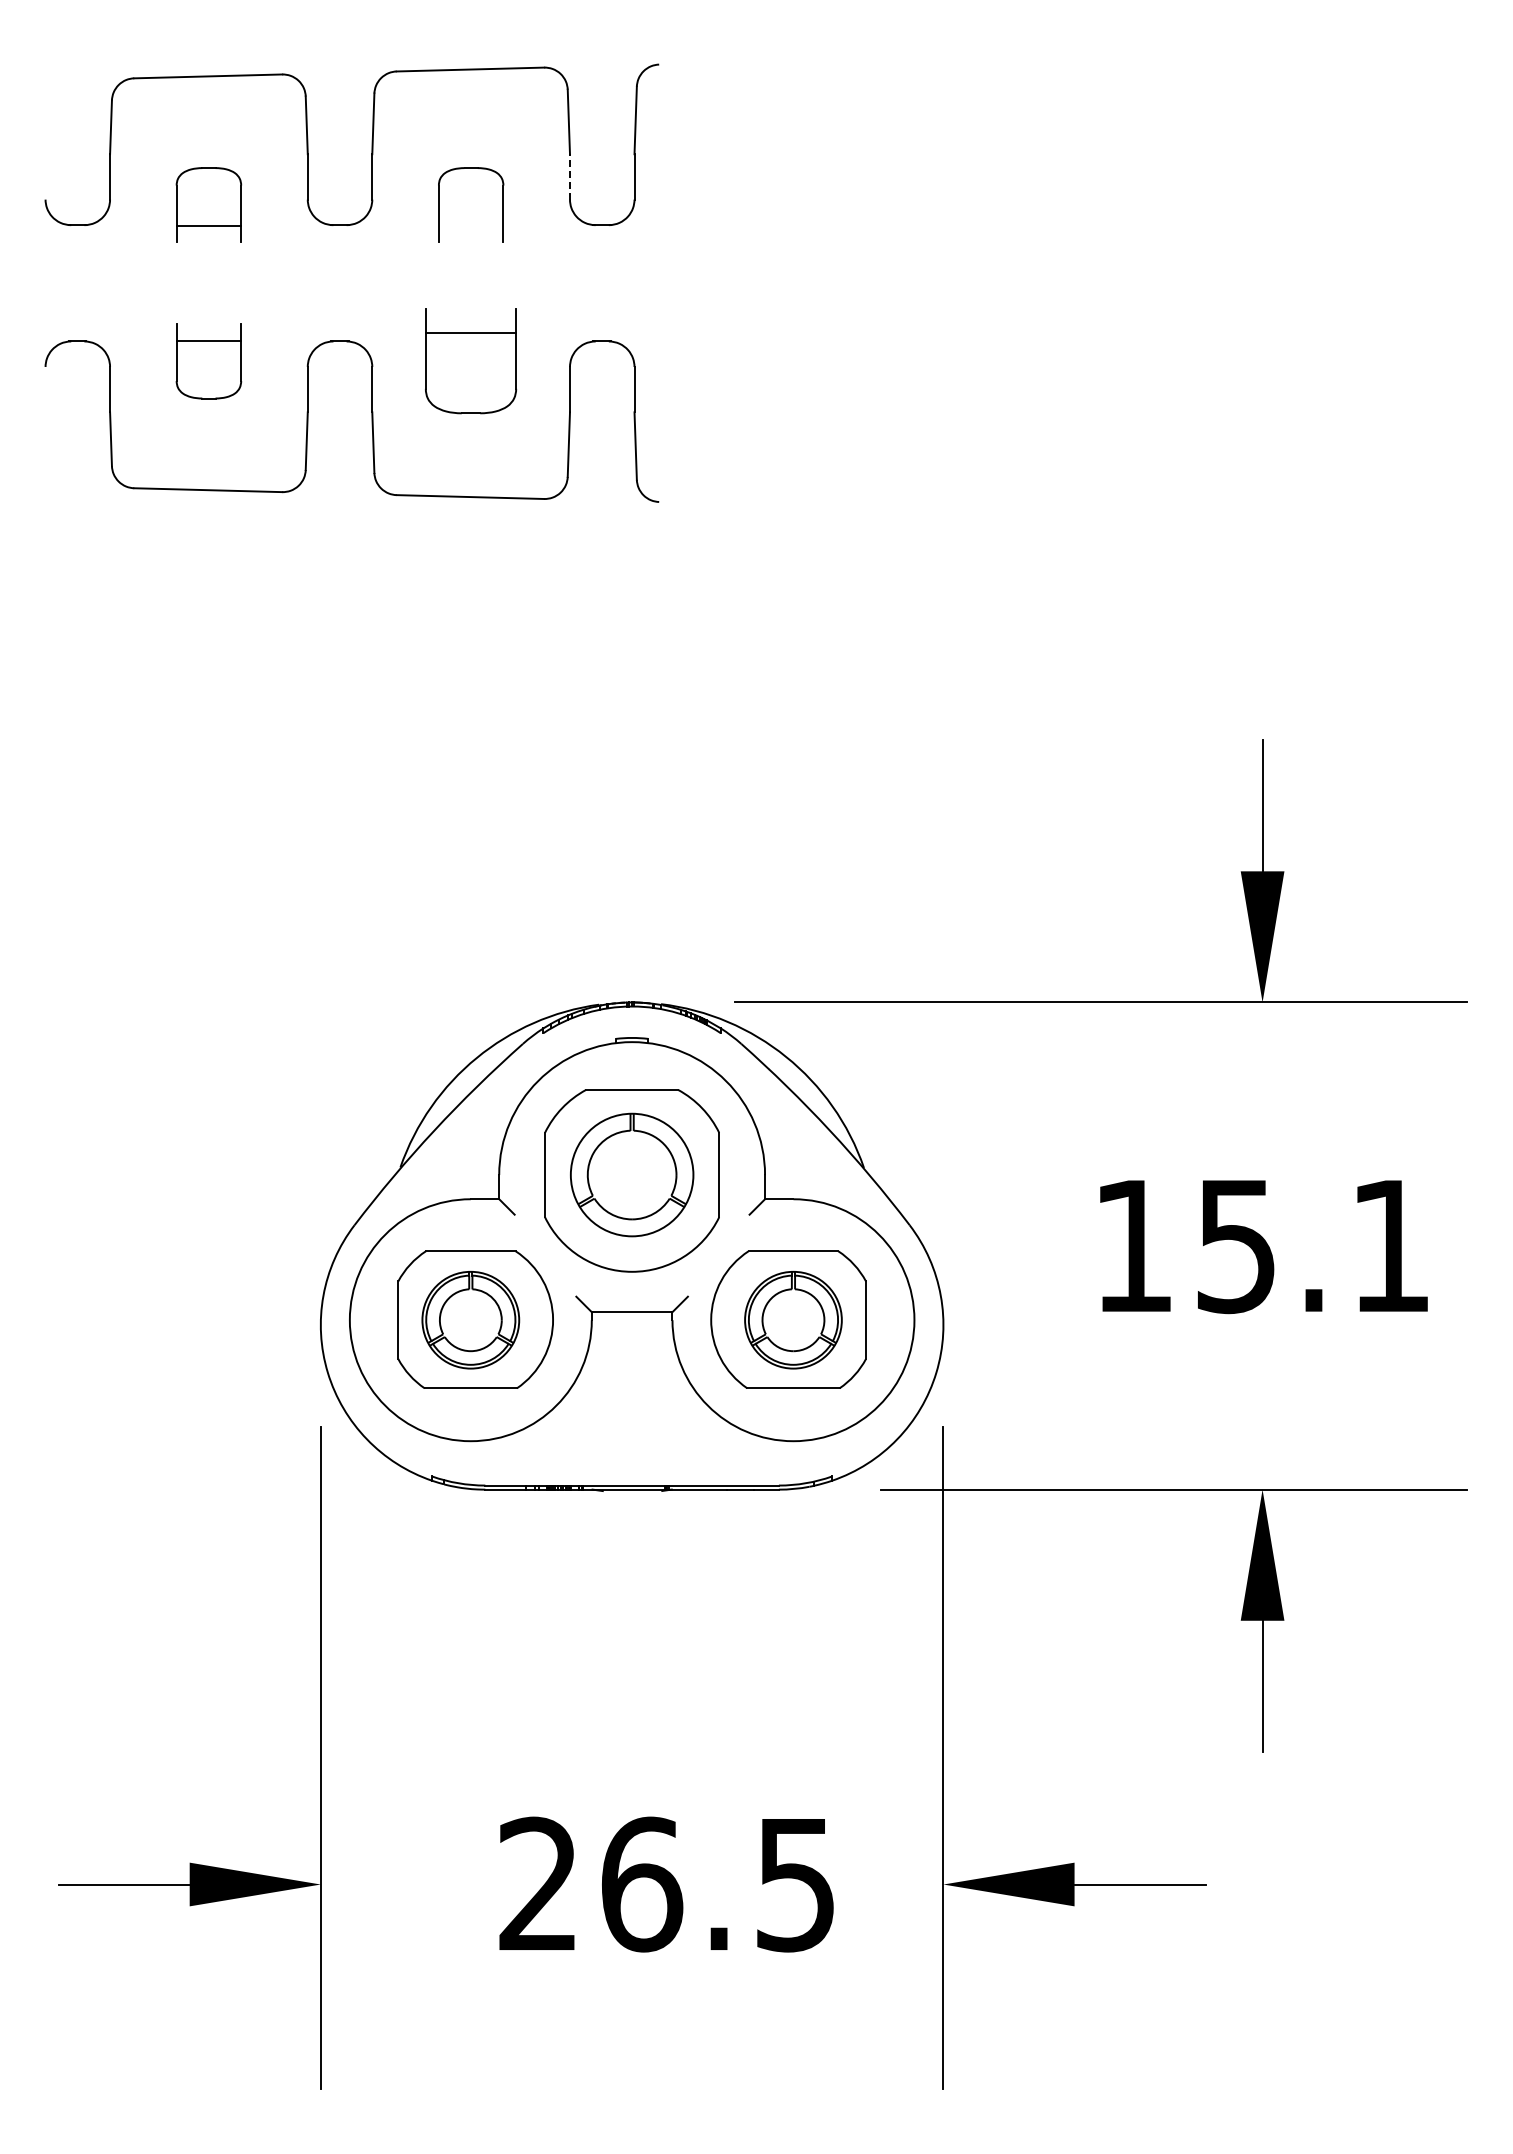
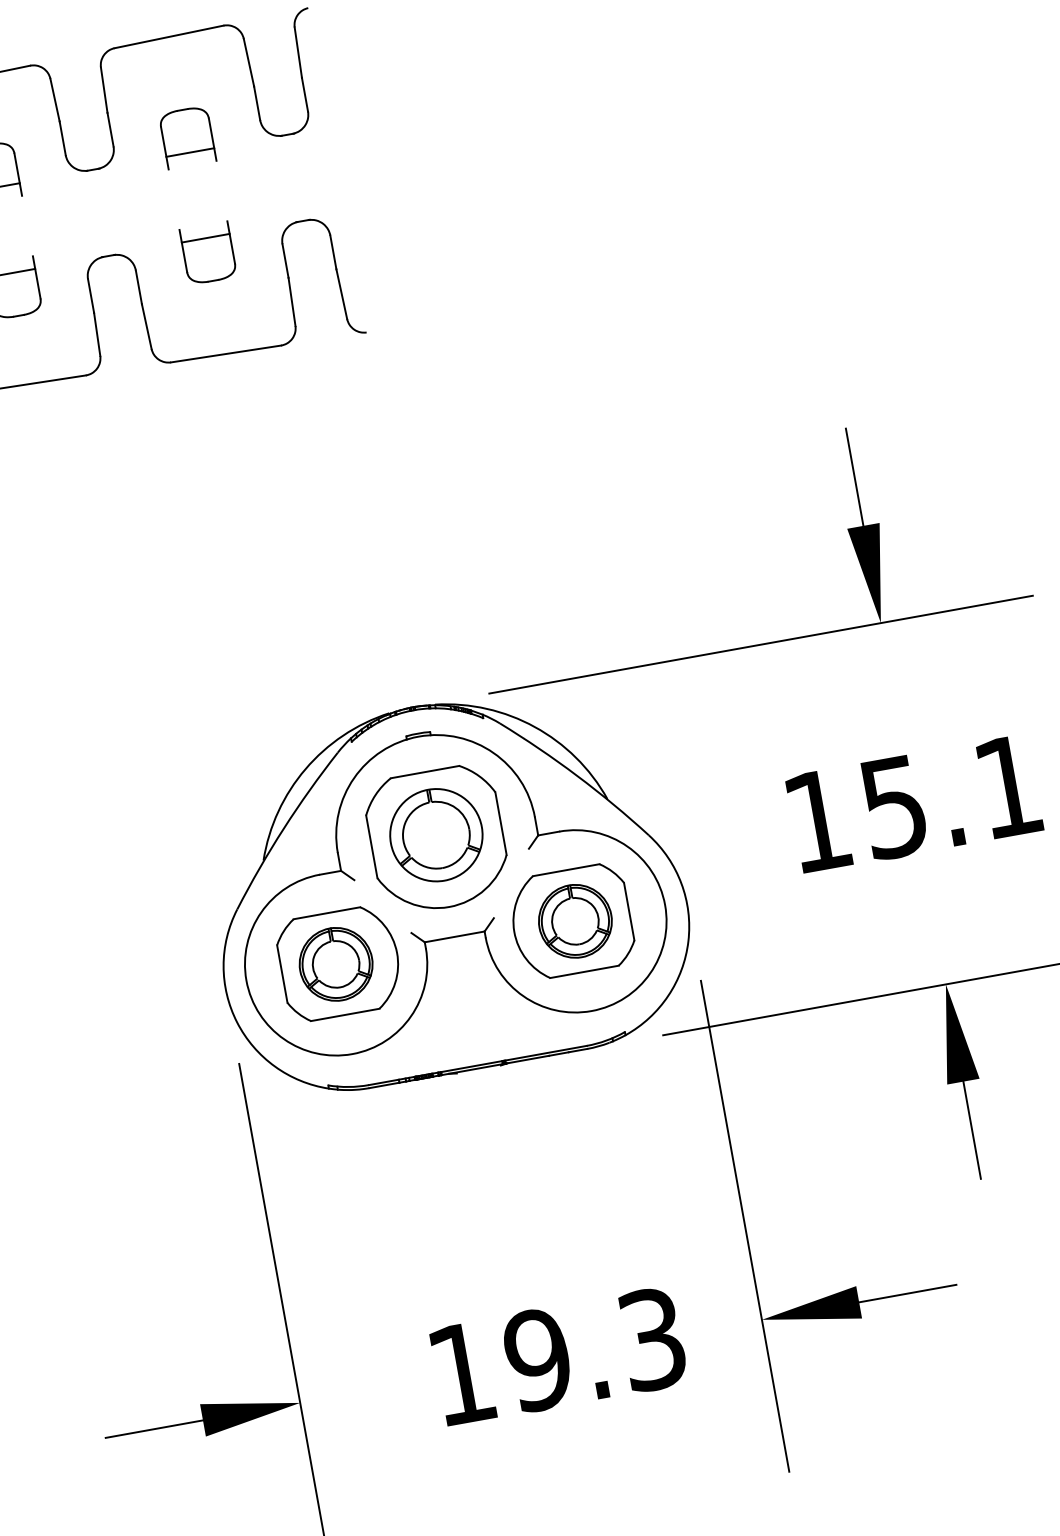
line: (570, 176) -> (257, 102), dashed -> solid
line: (470, 225) -> (189, 152), added
part: (471, 361) -> (208, 253), size x0.71
text: (666, 1884) -> (556, 1356), 26.5 -> 19.3

